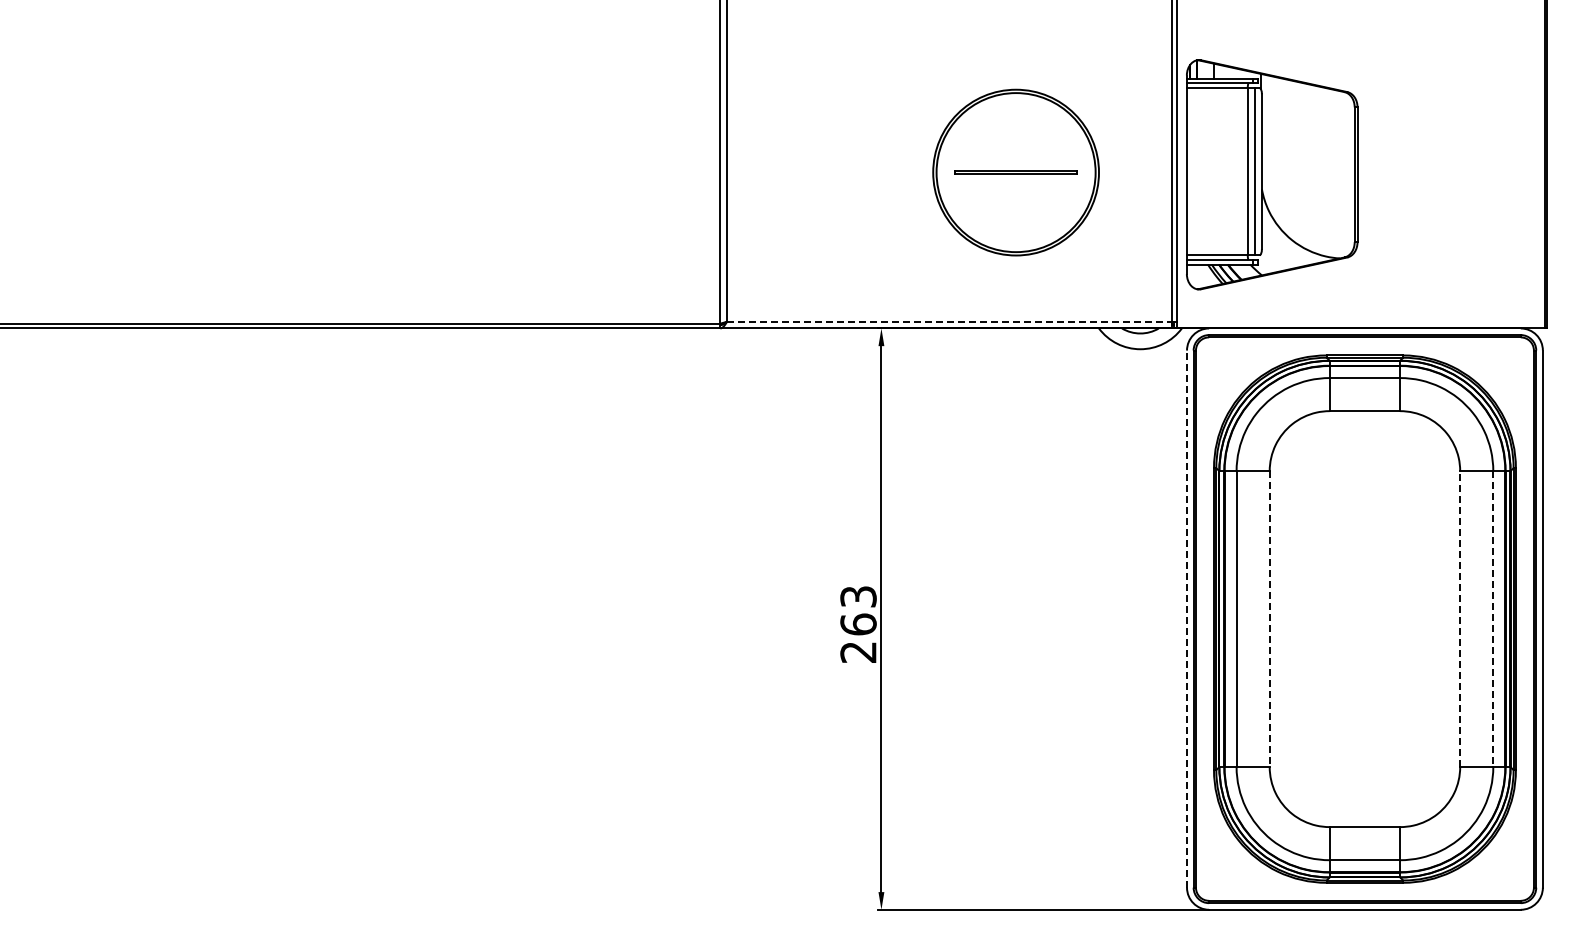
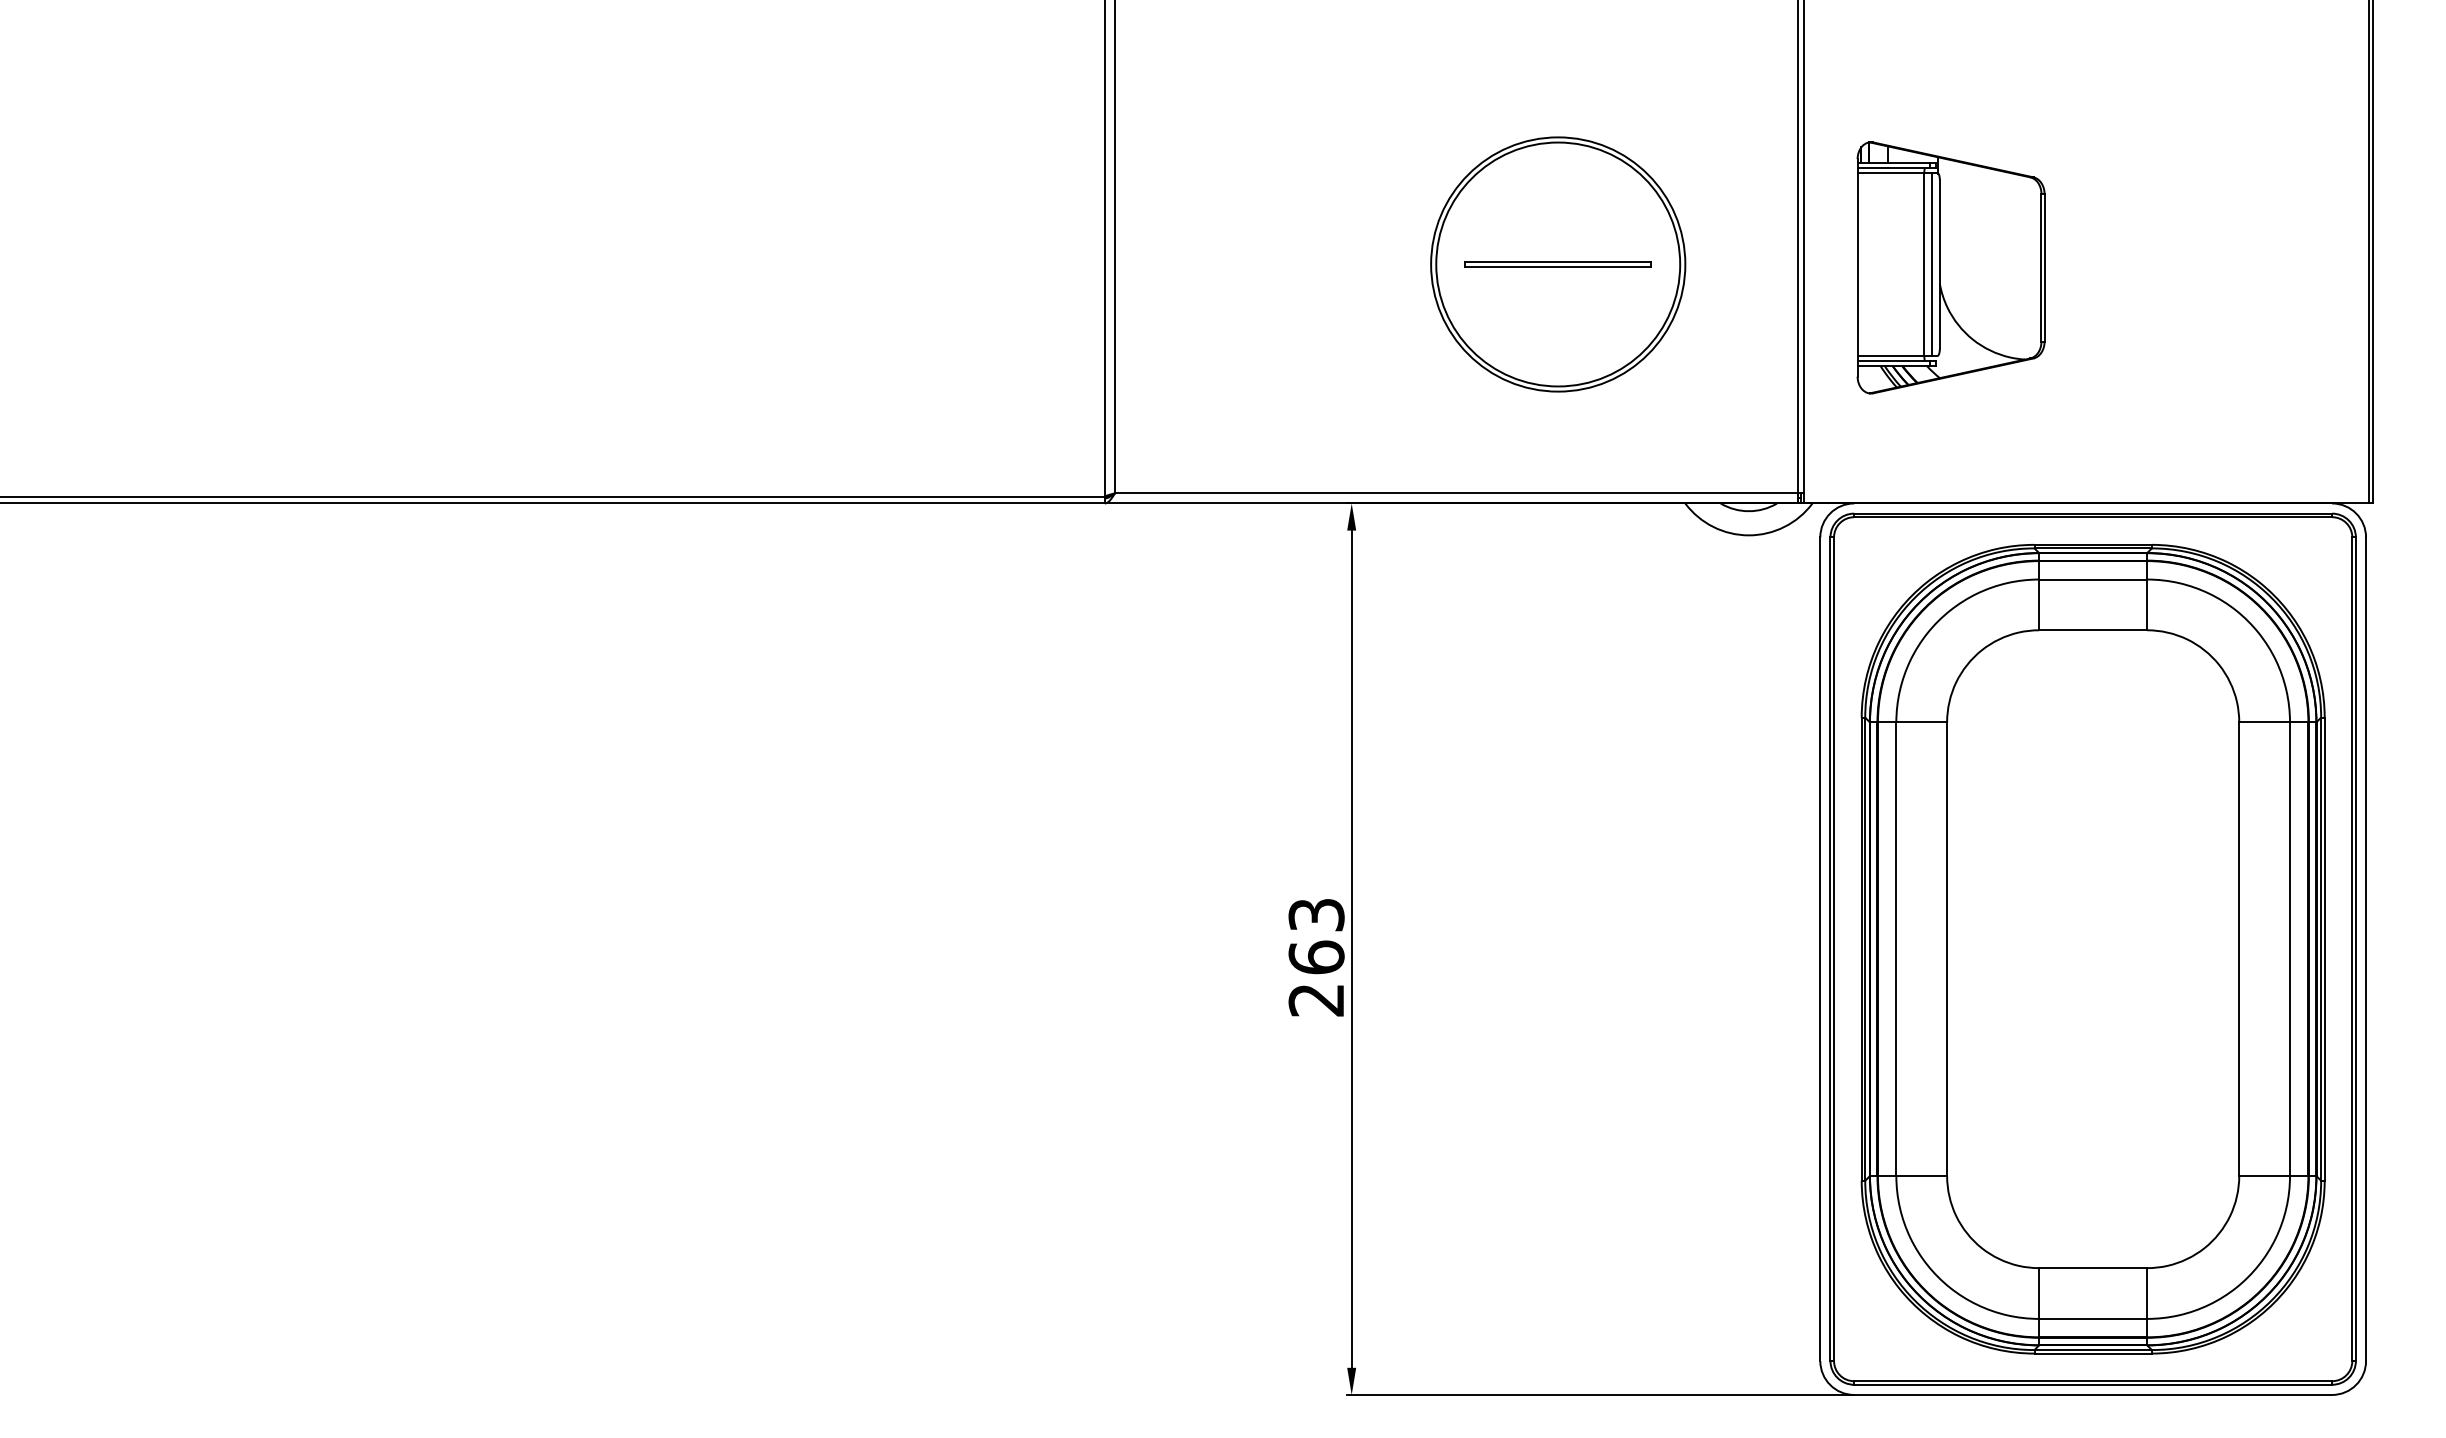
part: (1272, 174) -> (1951, 267), size x0.71
line: (949, 321) -> (1456, 492), dashed -> solid
line: (1187, 619) -> (1821, 949), dashed -> solid
line: (1269, 619) -> (1946, 949), dashed -> solid
line: (1460, 619) -> (2239, 949), dashed -> solid
line: (1493, 619) -> (2290, 949), dashed -> solid

